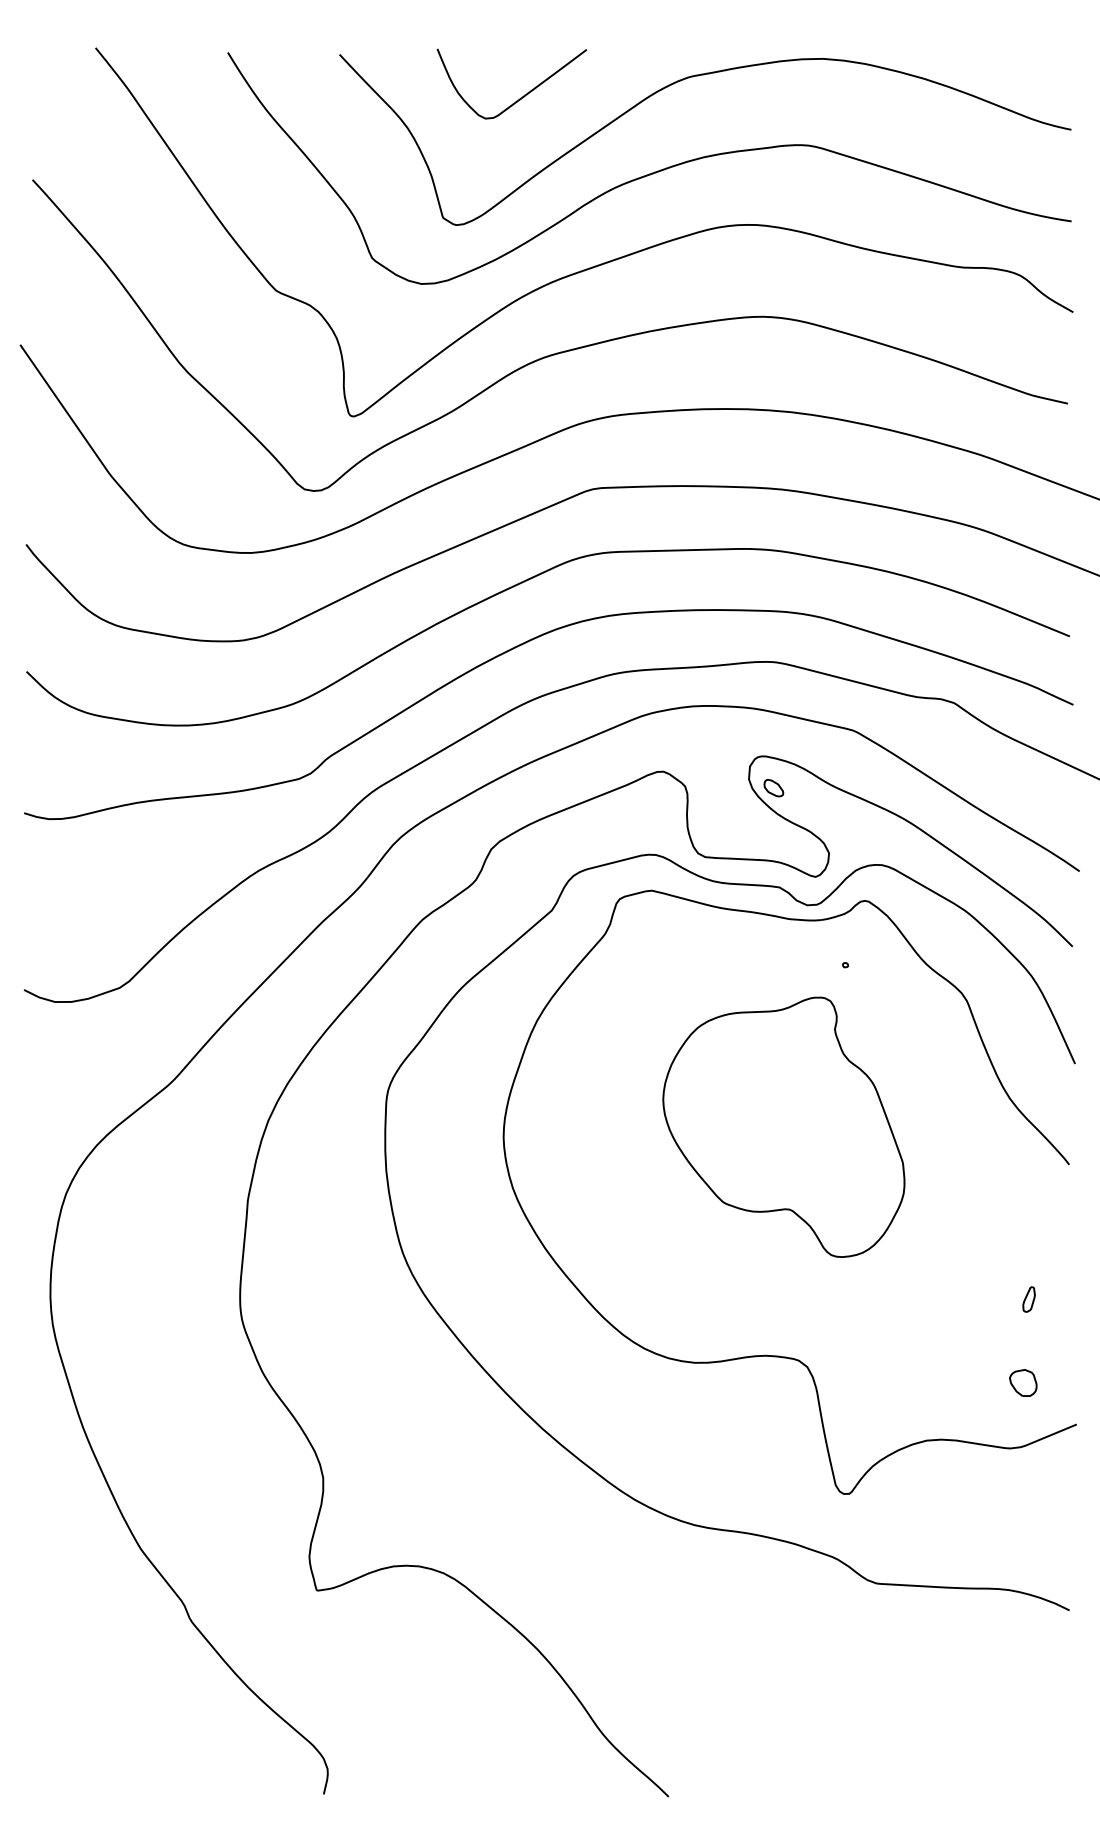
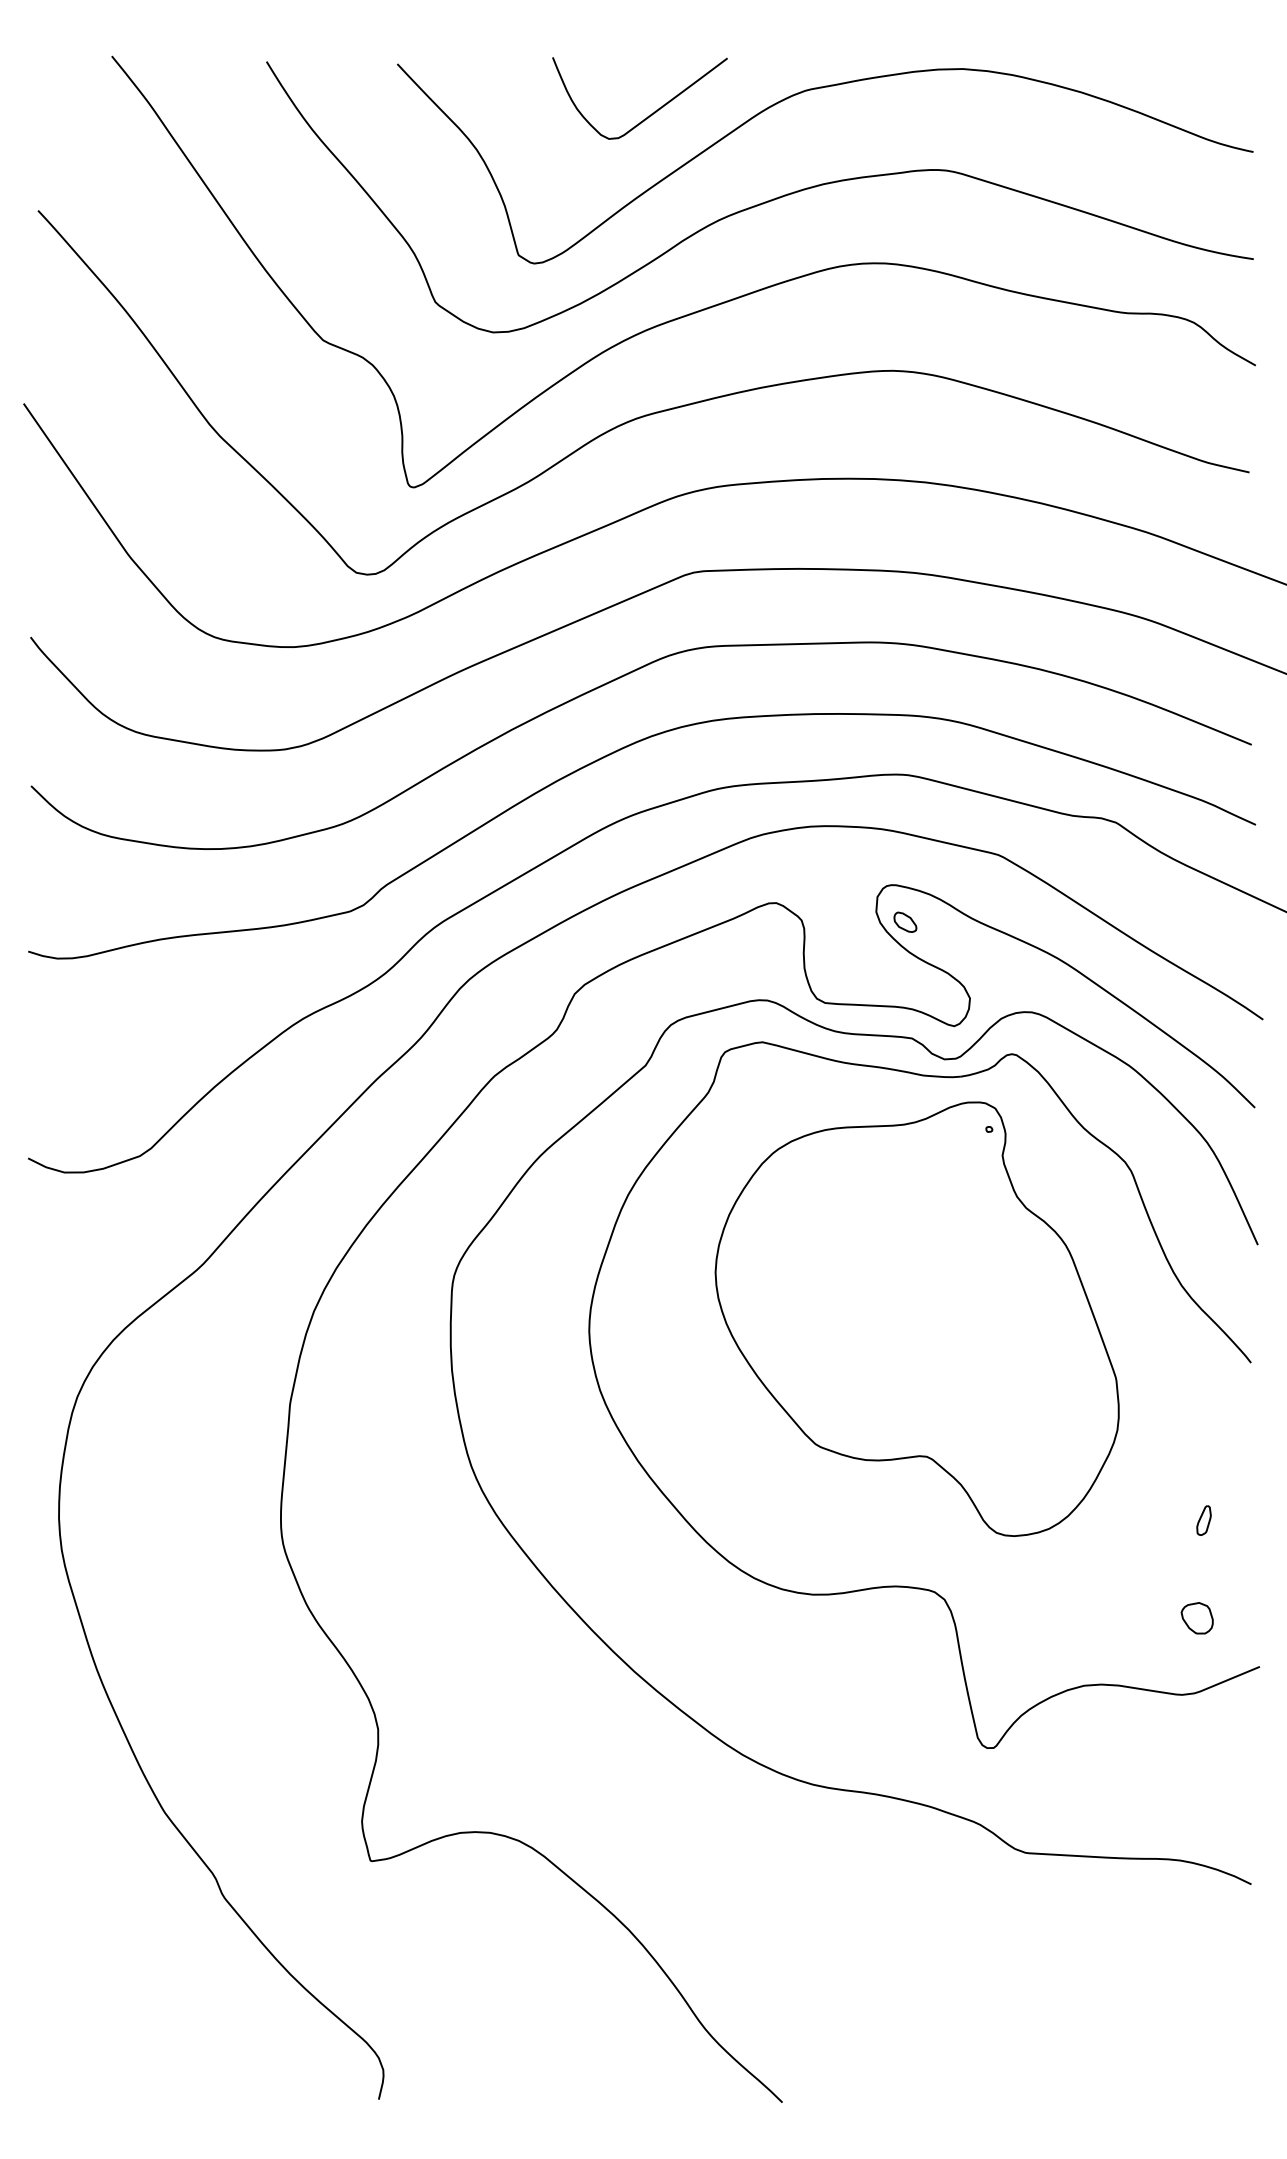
curve: (521, 96) -> (651, 113), moved
part: (783, 1126) -> (916, 1318), size x1.43

